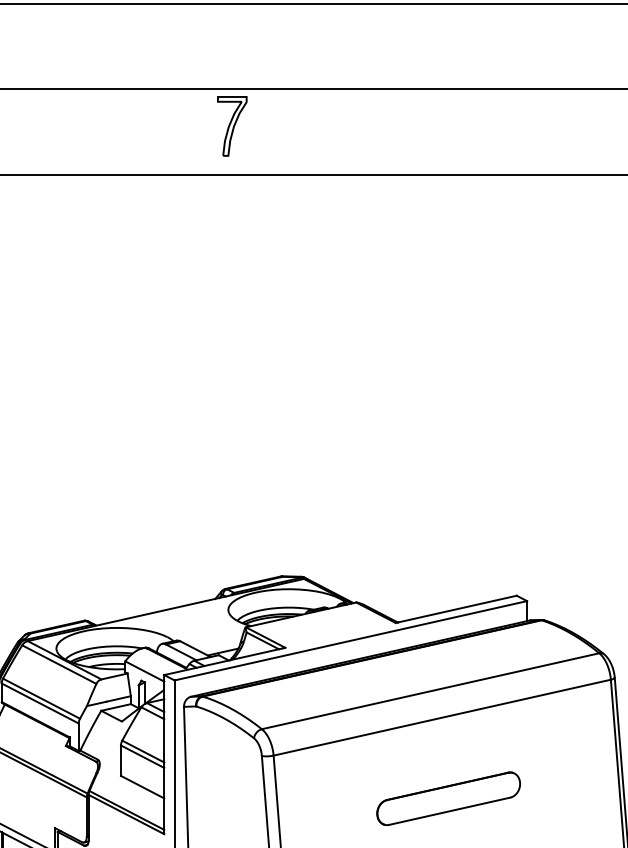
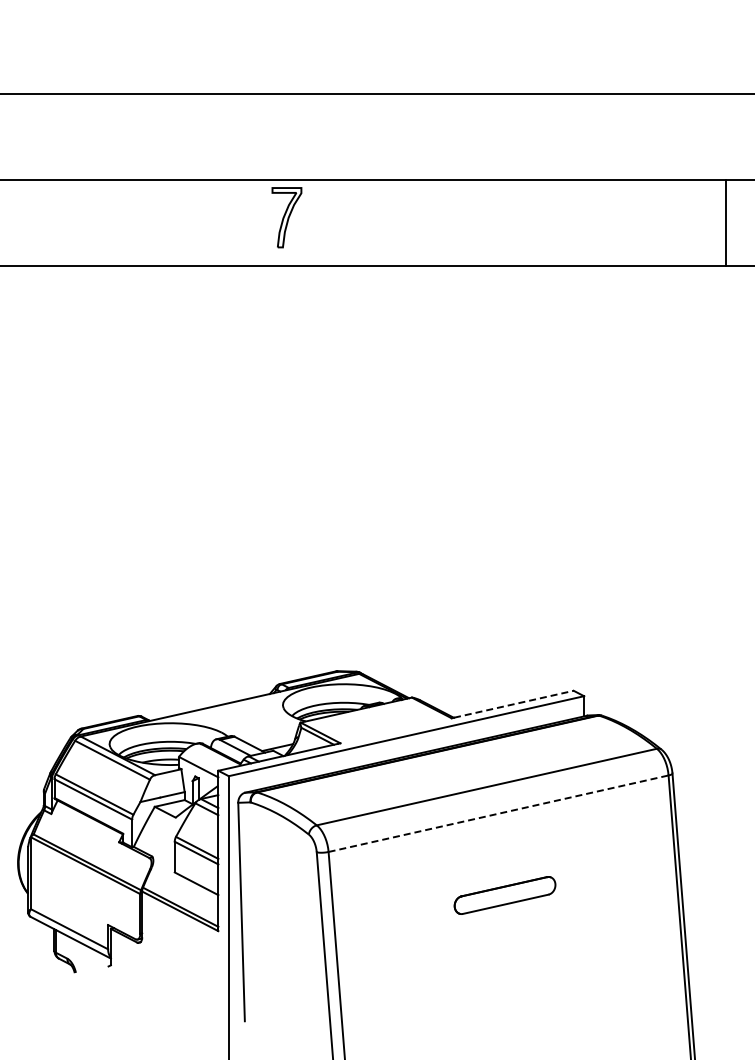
line: (458, 609) -> (514, 704), solid -> dashed
line: (443, 717) -> (499, 813), solid -> dashed
part: (448, 798) -> (504, 895), size x0.7

